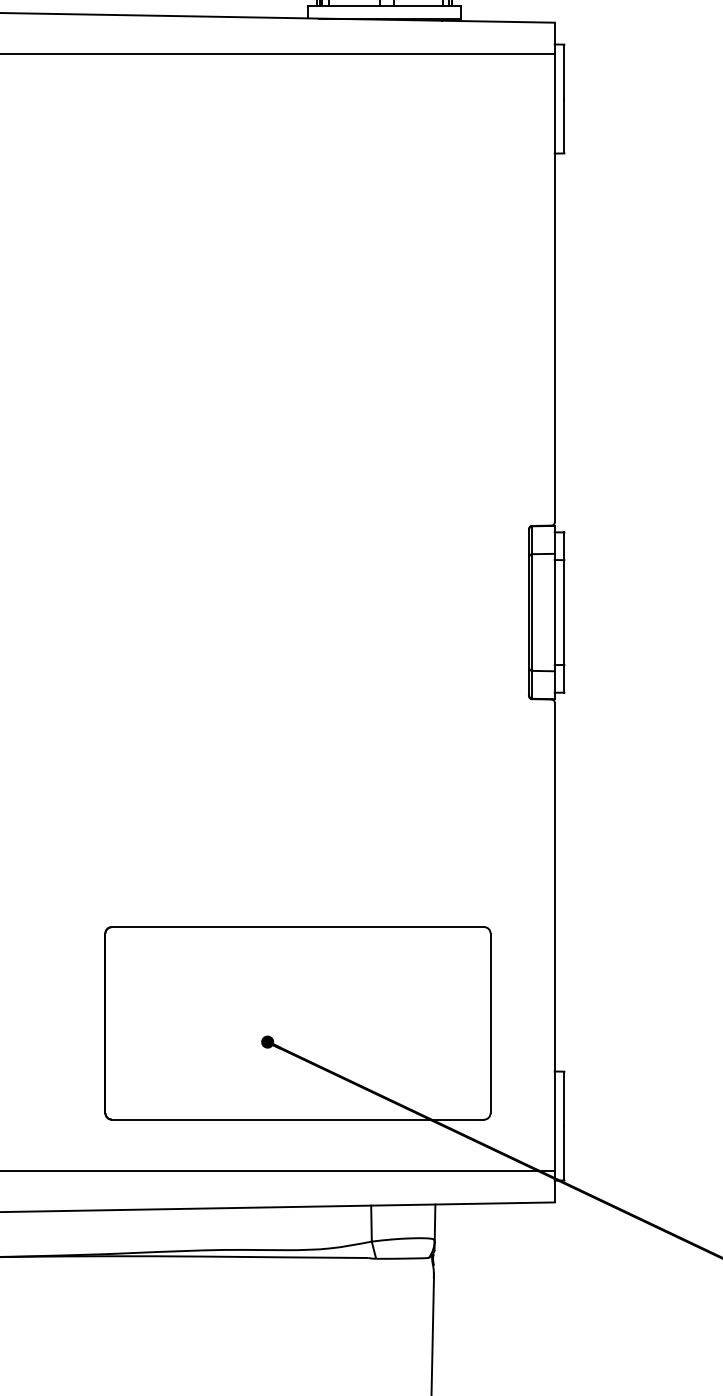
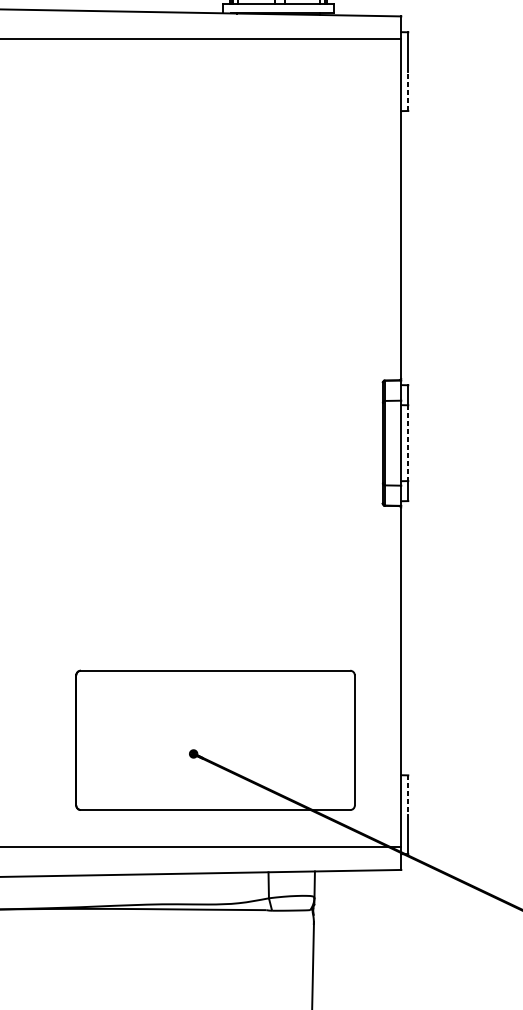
line: (564, 125) -> (408, 90), solid -> dashed
line: (564, 613) -> (408, 443), solid -> dashed
line: (564, 1099) -> (408, 795), solid -> dashed

